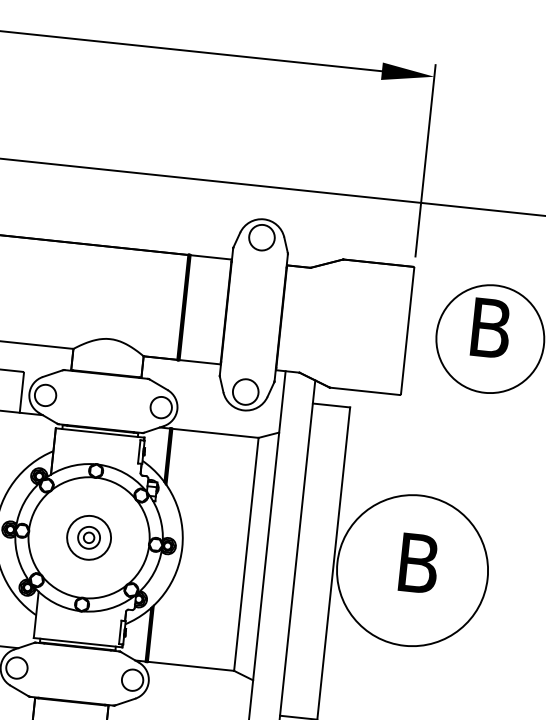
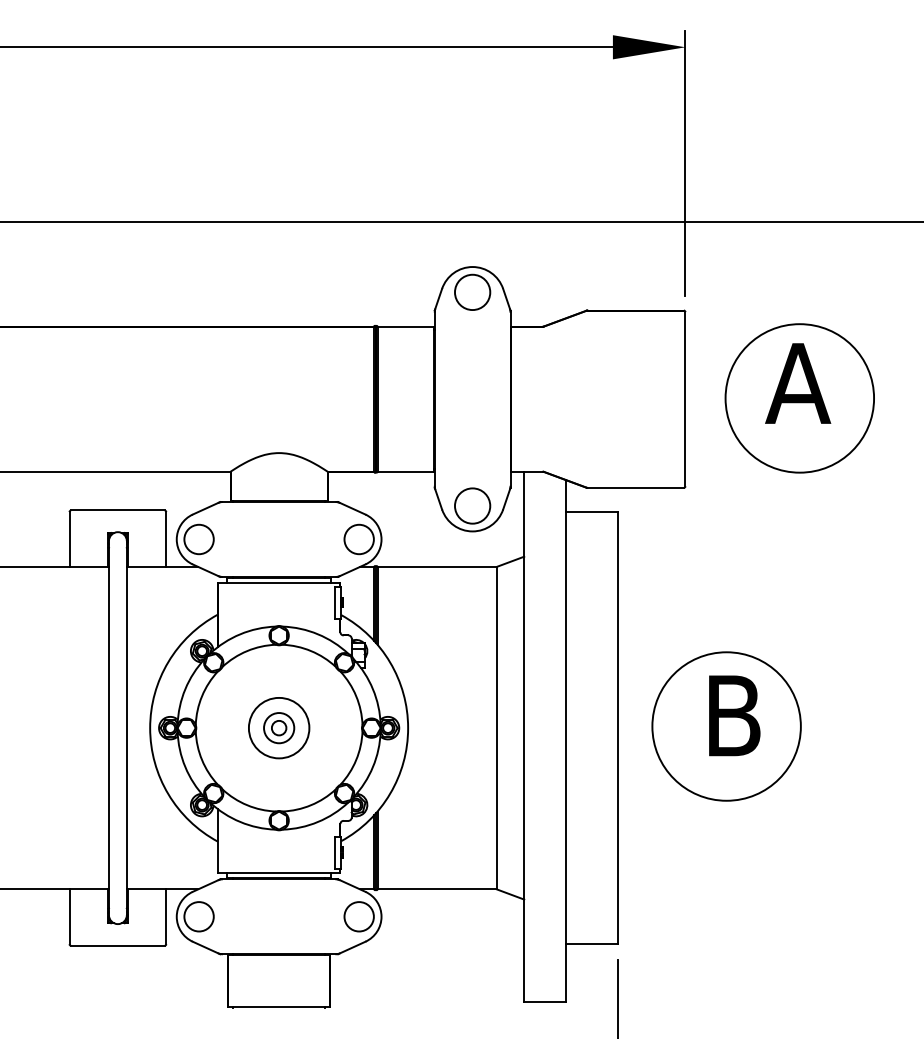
text: (490, 328) -> (798, 383), B -> A
circle: (412, 570) -> (726, 726), size x0.71

